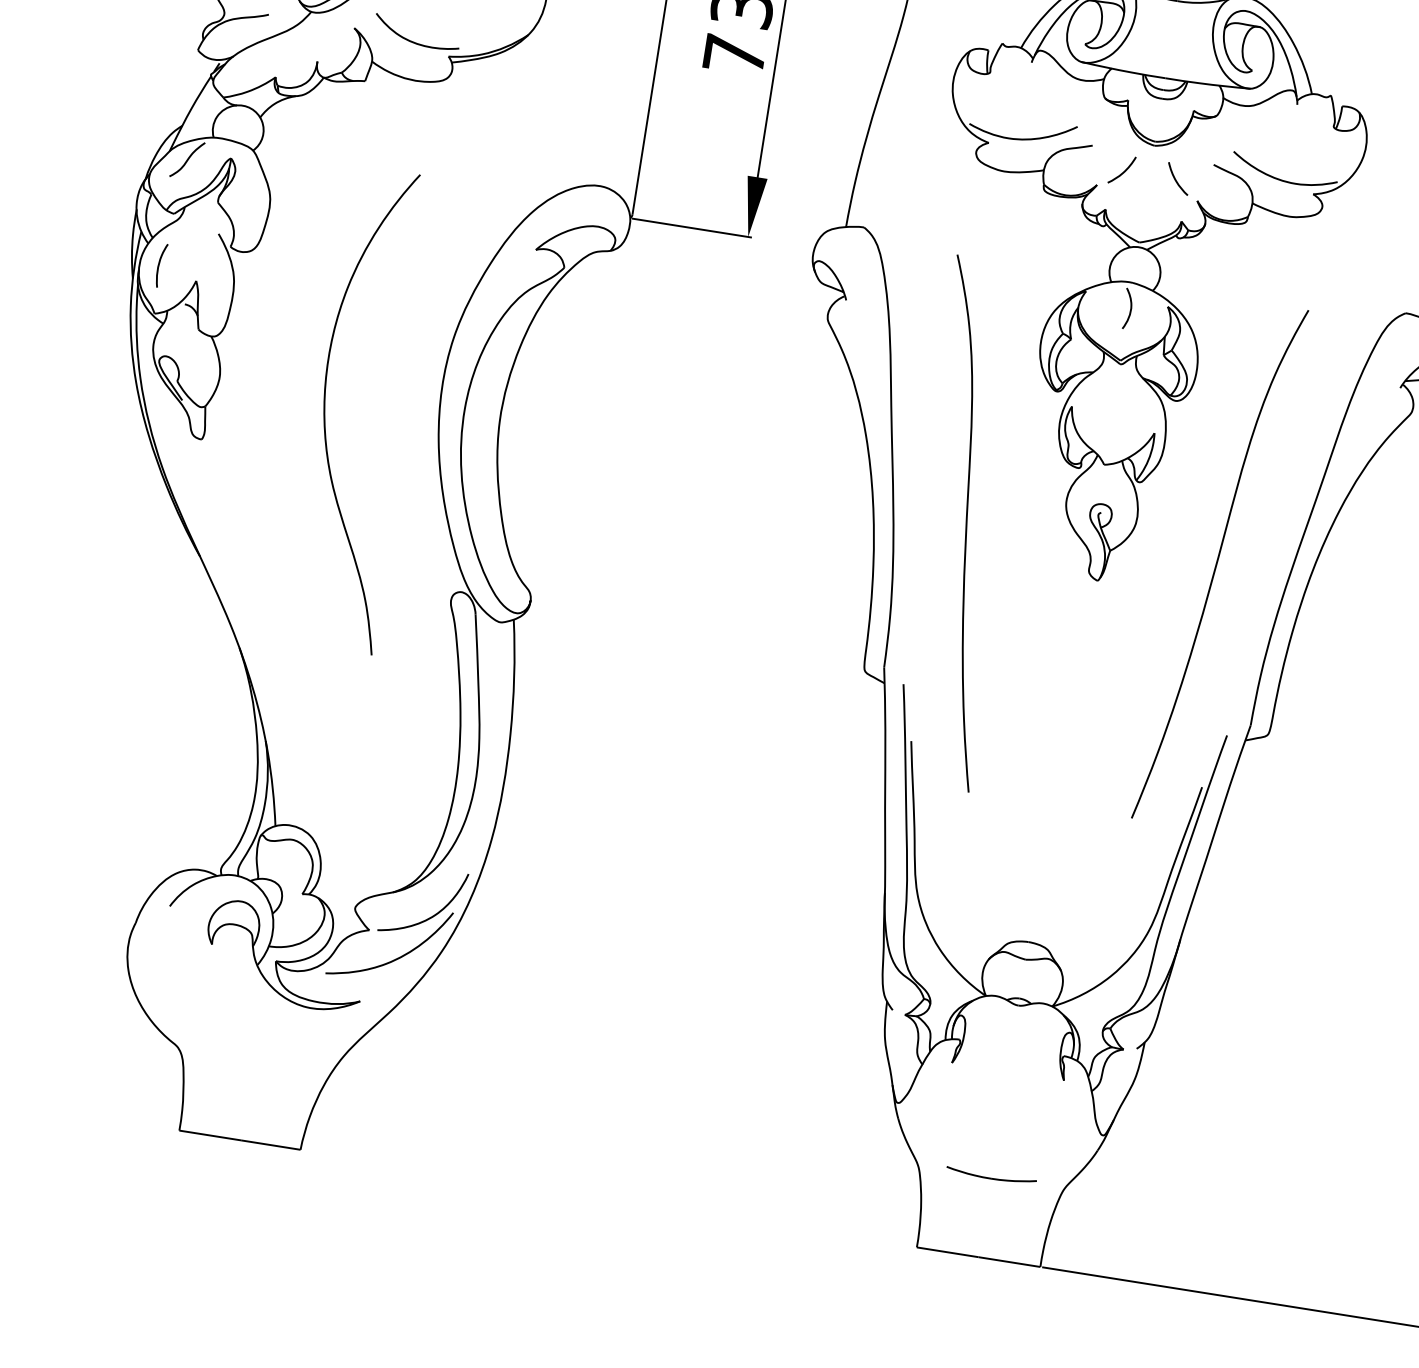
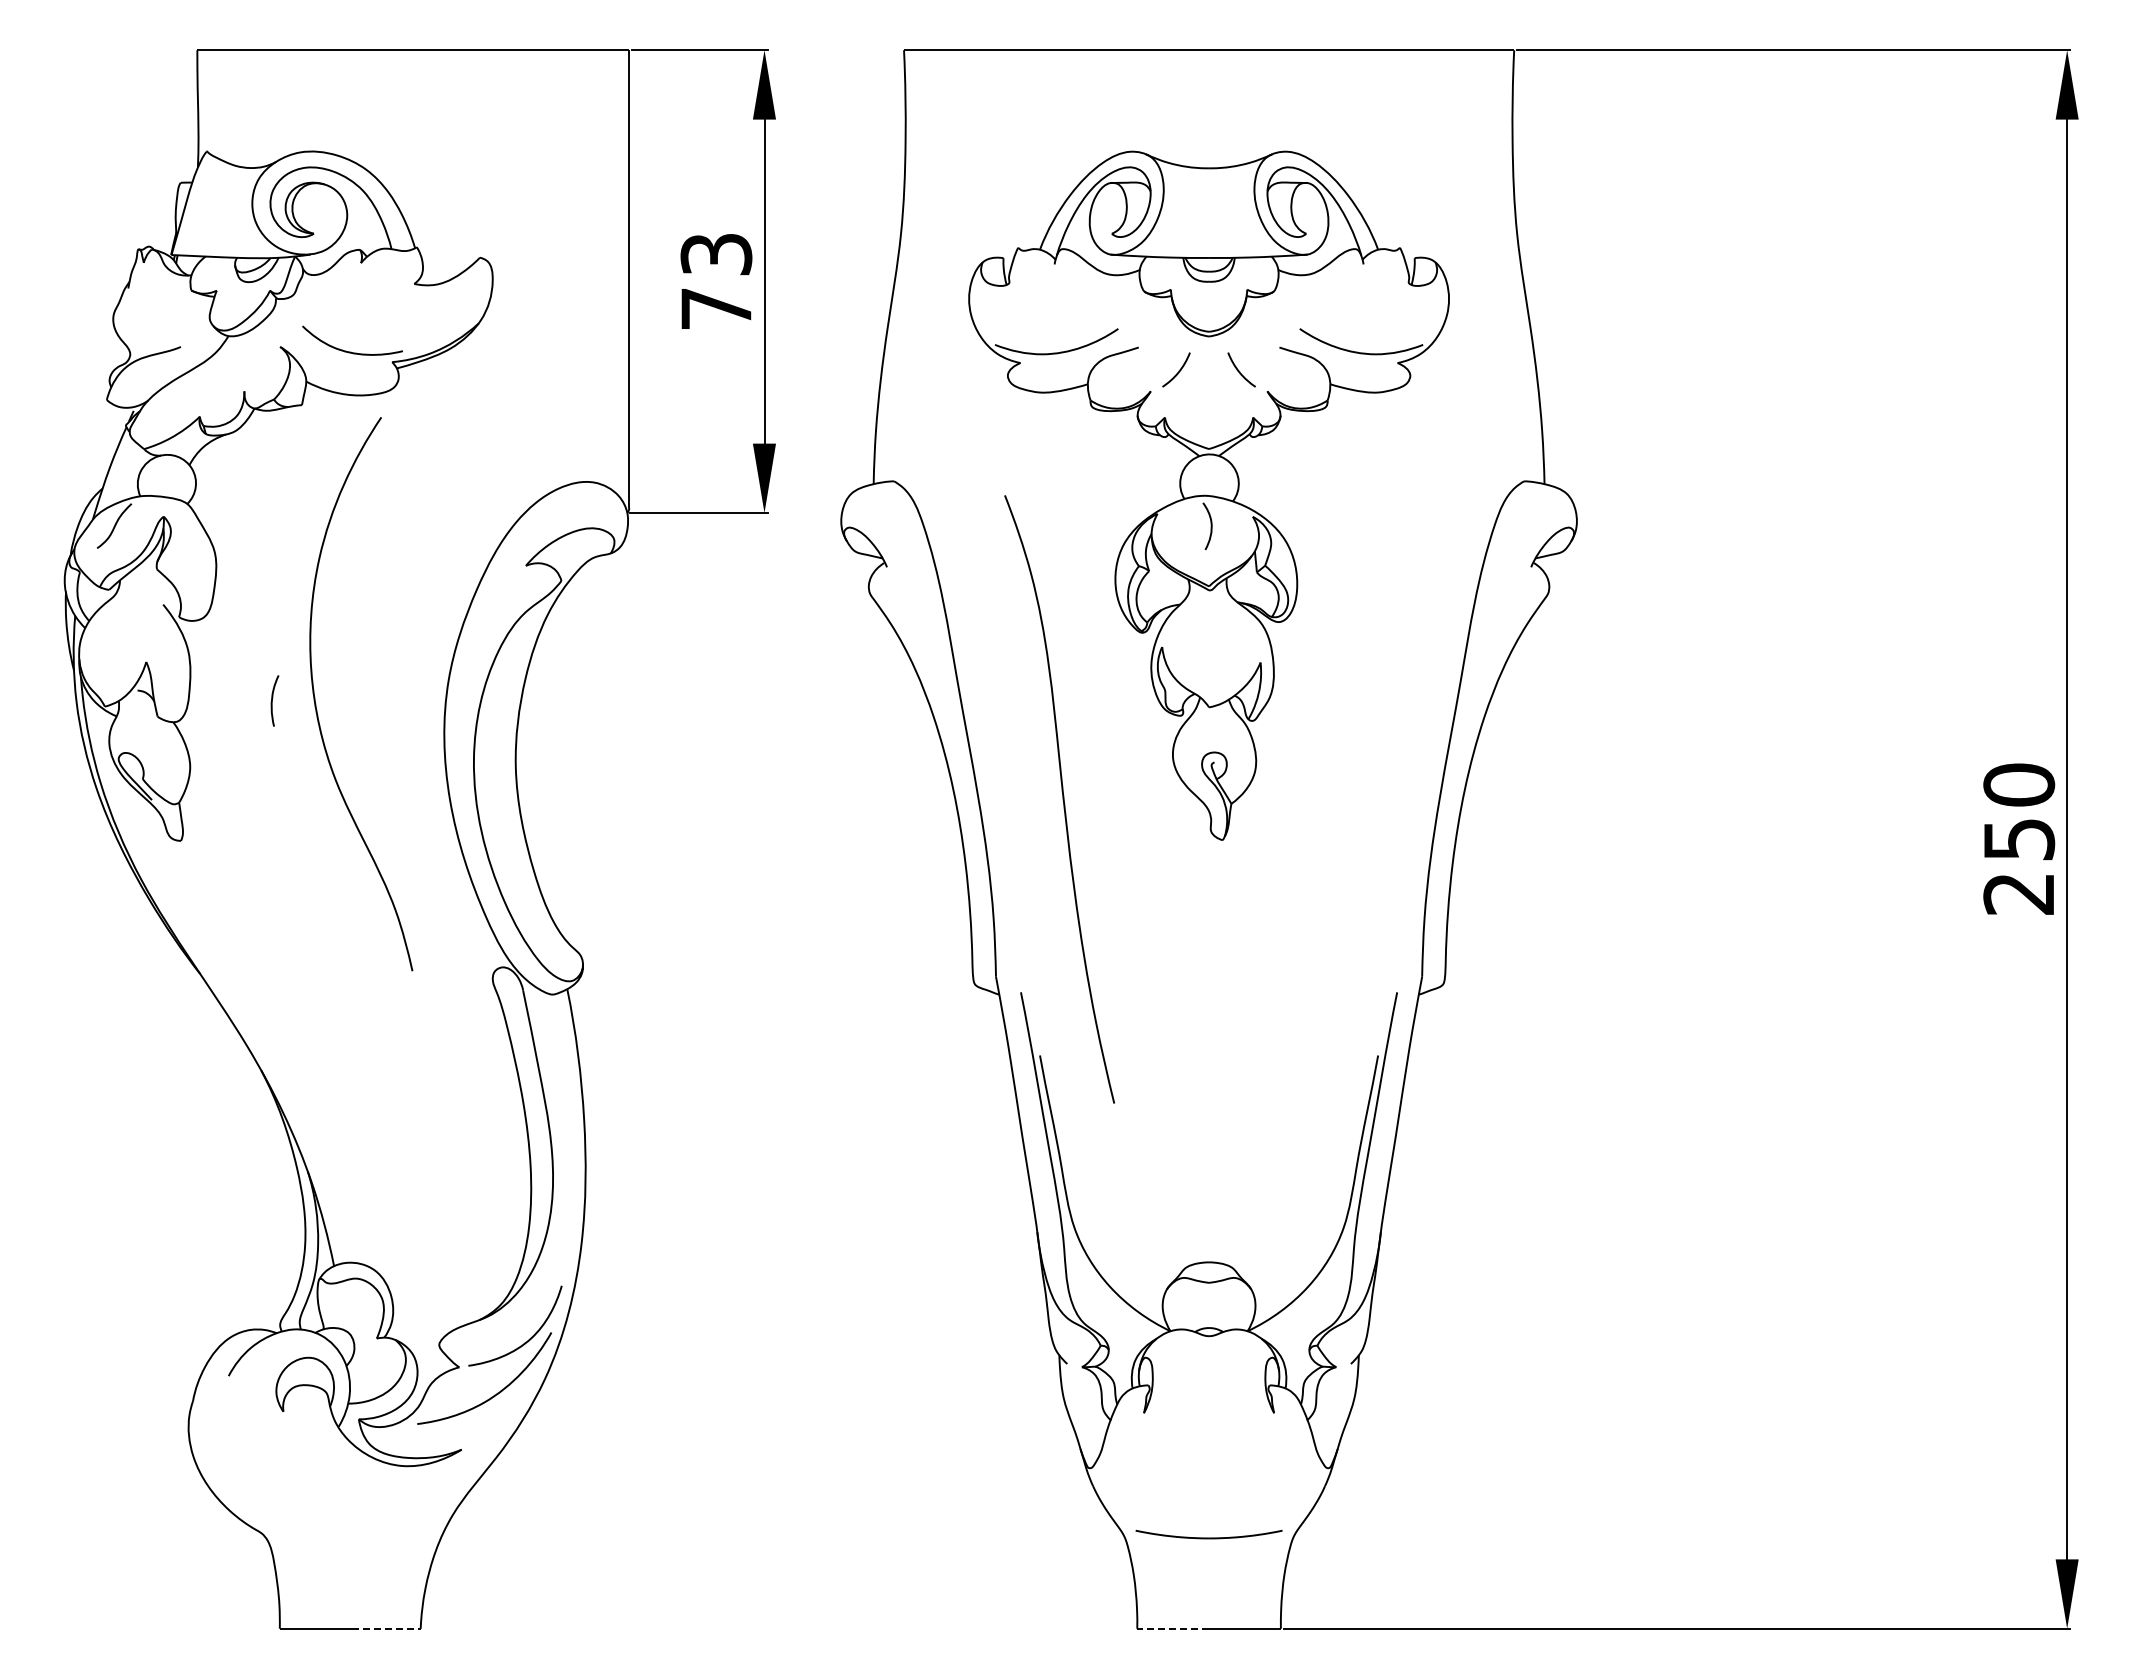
curve: (159, 264) -> (272, 700), moved
curve: (325, 412) -> (316, 703), moved
curve: (1217, 563) -> (1355, 799), removed
line: (271, 1144) -> (386, 1628), solid -> dashed
part: (990, 1176) -> (1208, 1534), size x1.4
line: (948, 1252) -> (1173, 1628), solid -> dashed

